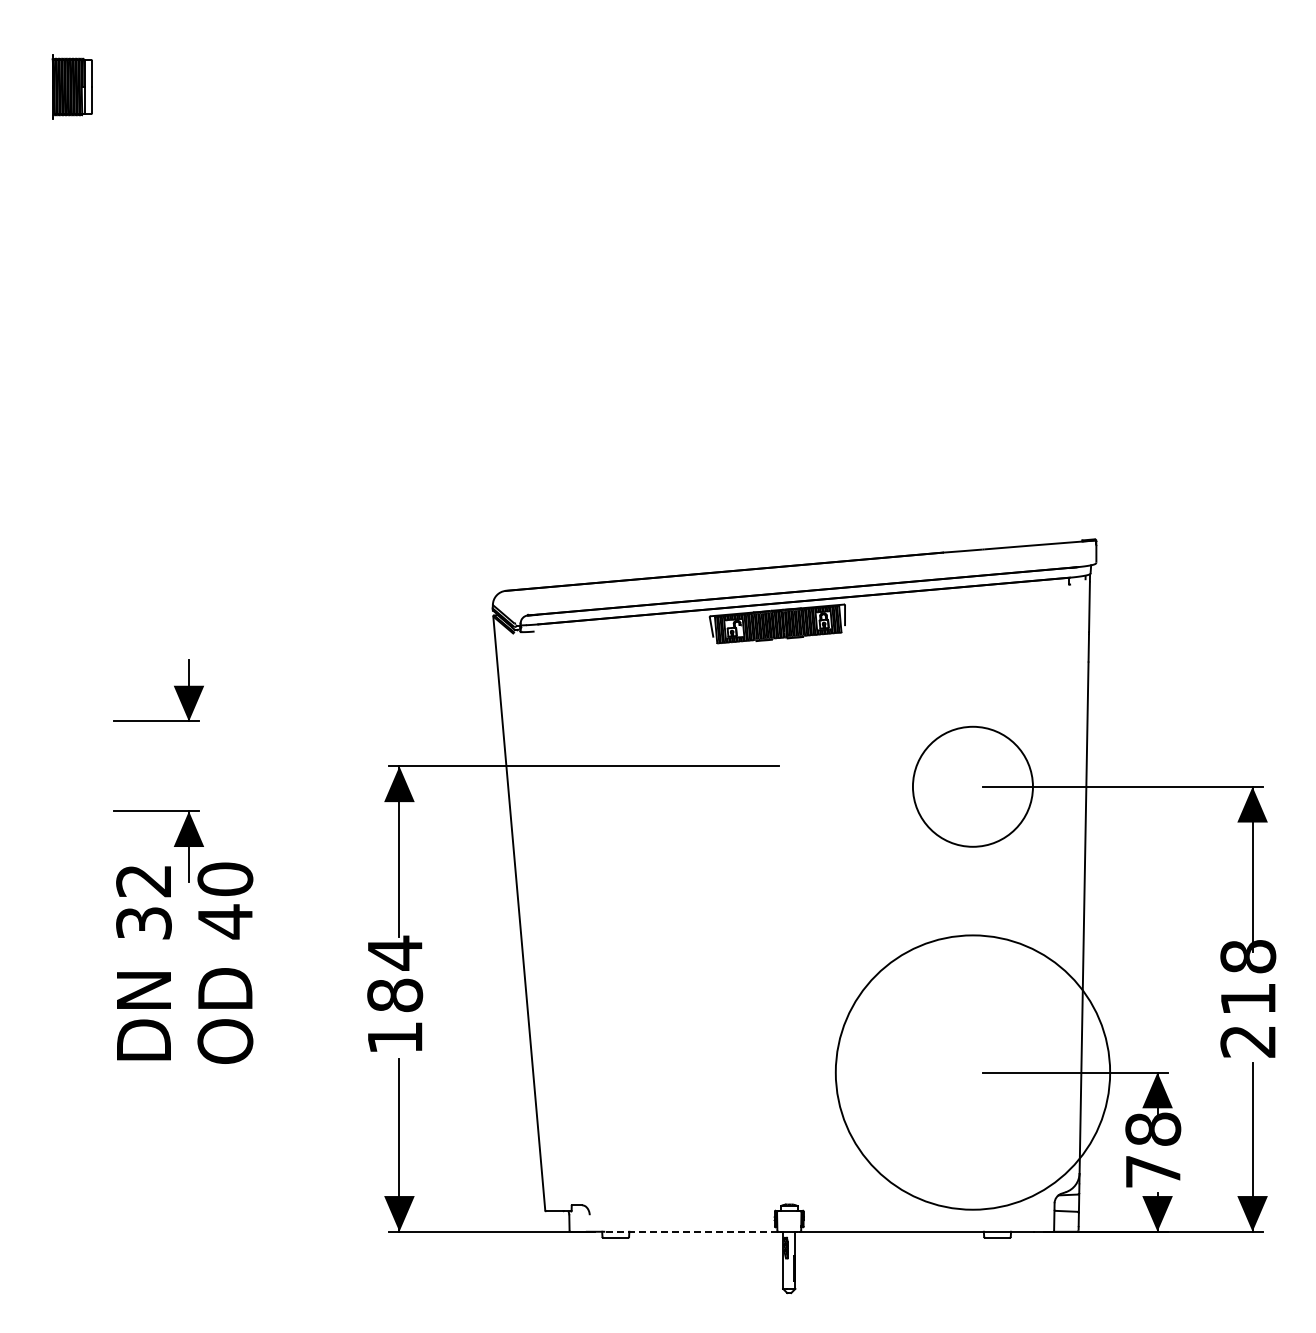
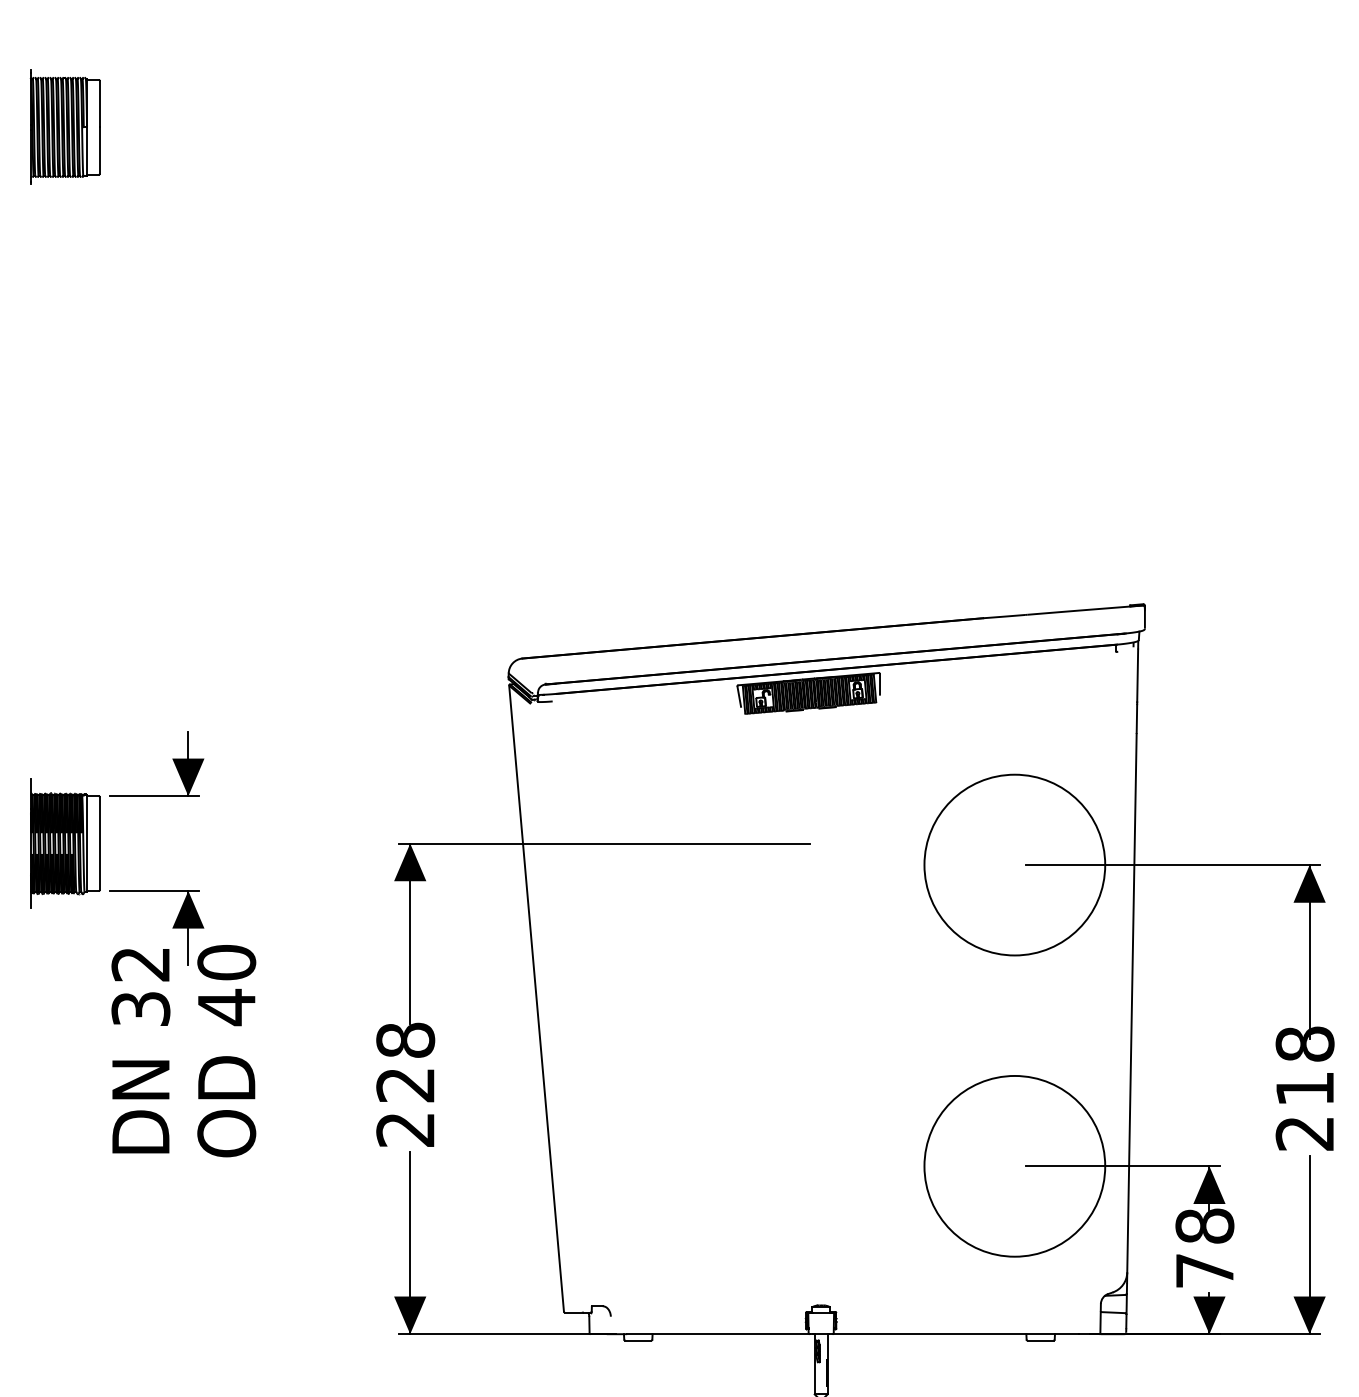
part: (71, 86) -> (64, 126), size x1.67
part: (71, 766) -> (64, 843), added
circle: (972, 786) -> (1014, 864), size x1.43
text: (395, 994) -> (406, 1084), 184 -> 228
circle: (972, 1072) -> (1014, 1166), size x0.62
line: (691, 1231) -> (718, 1333), dashed -> solid

